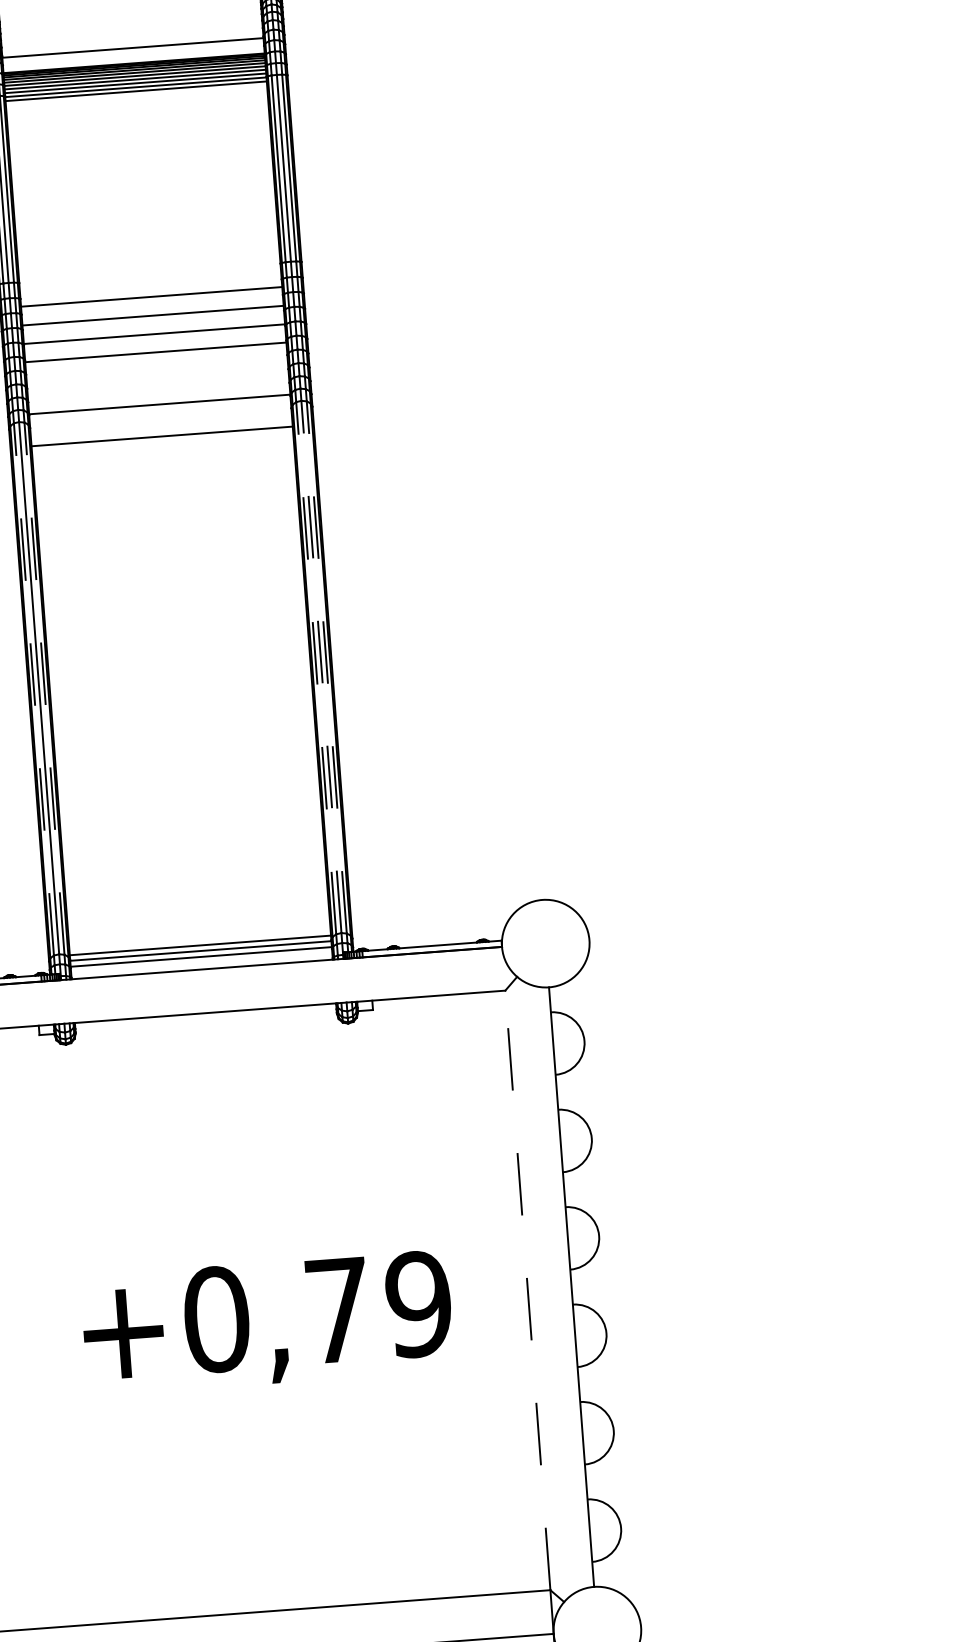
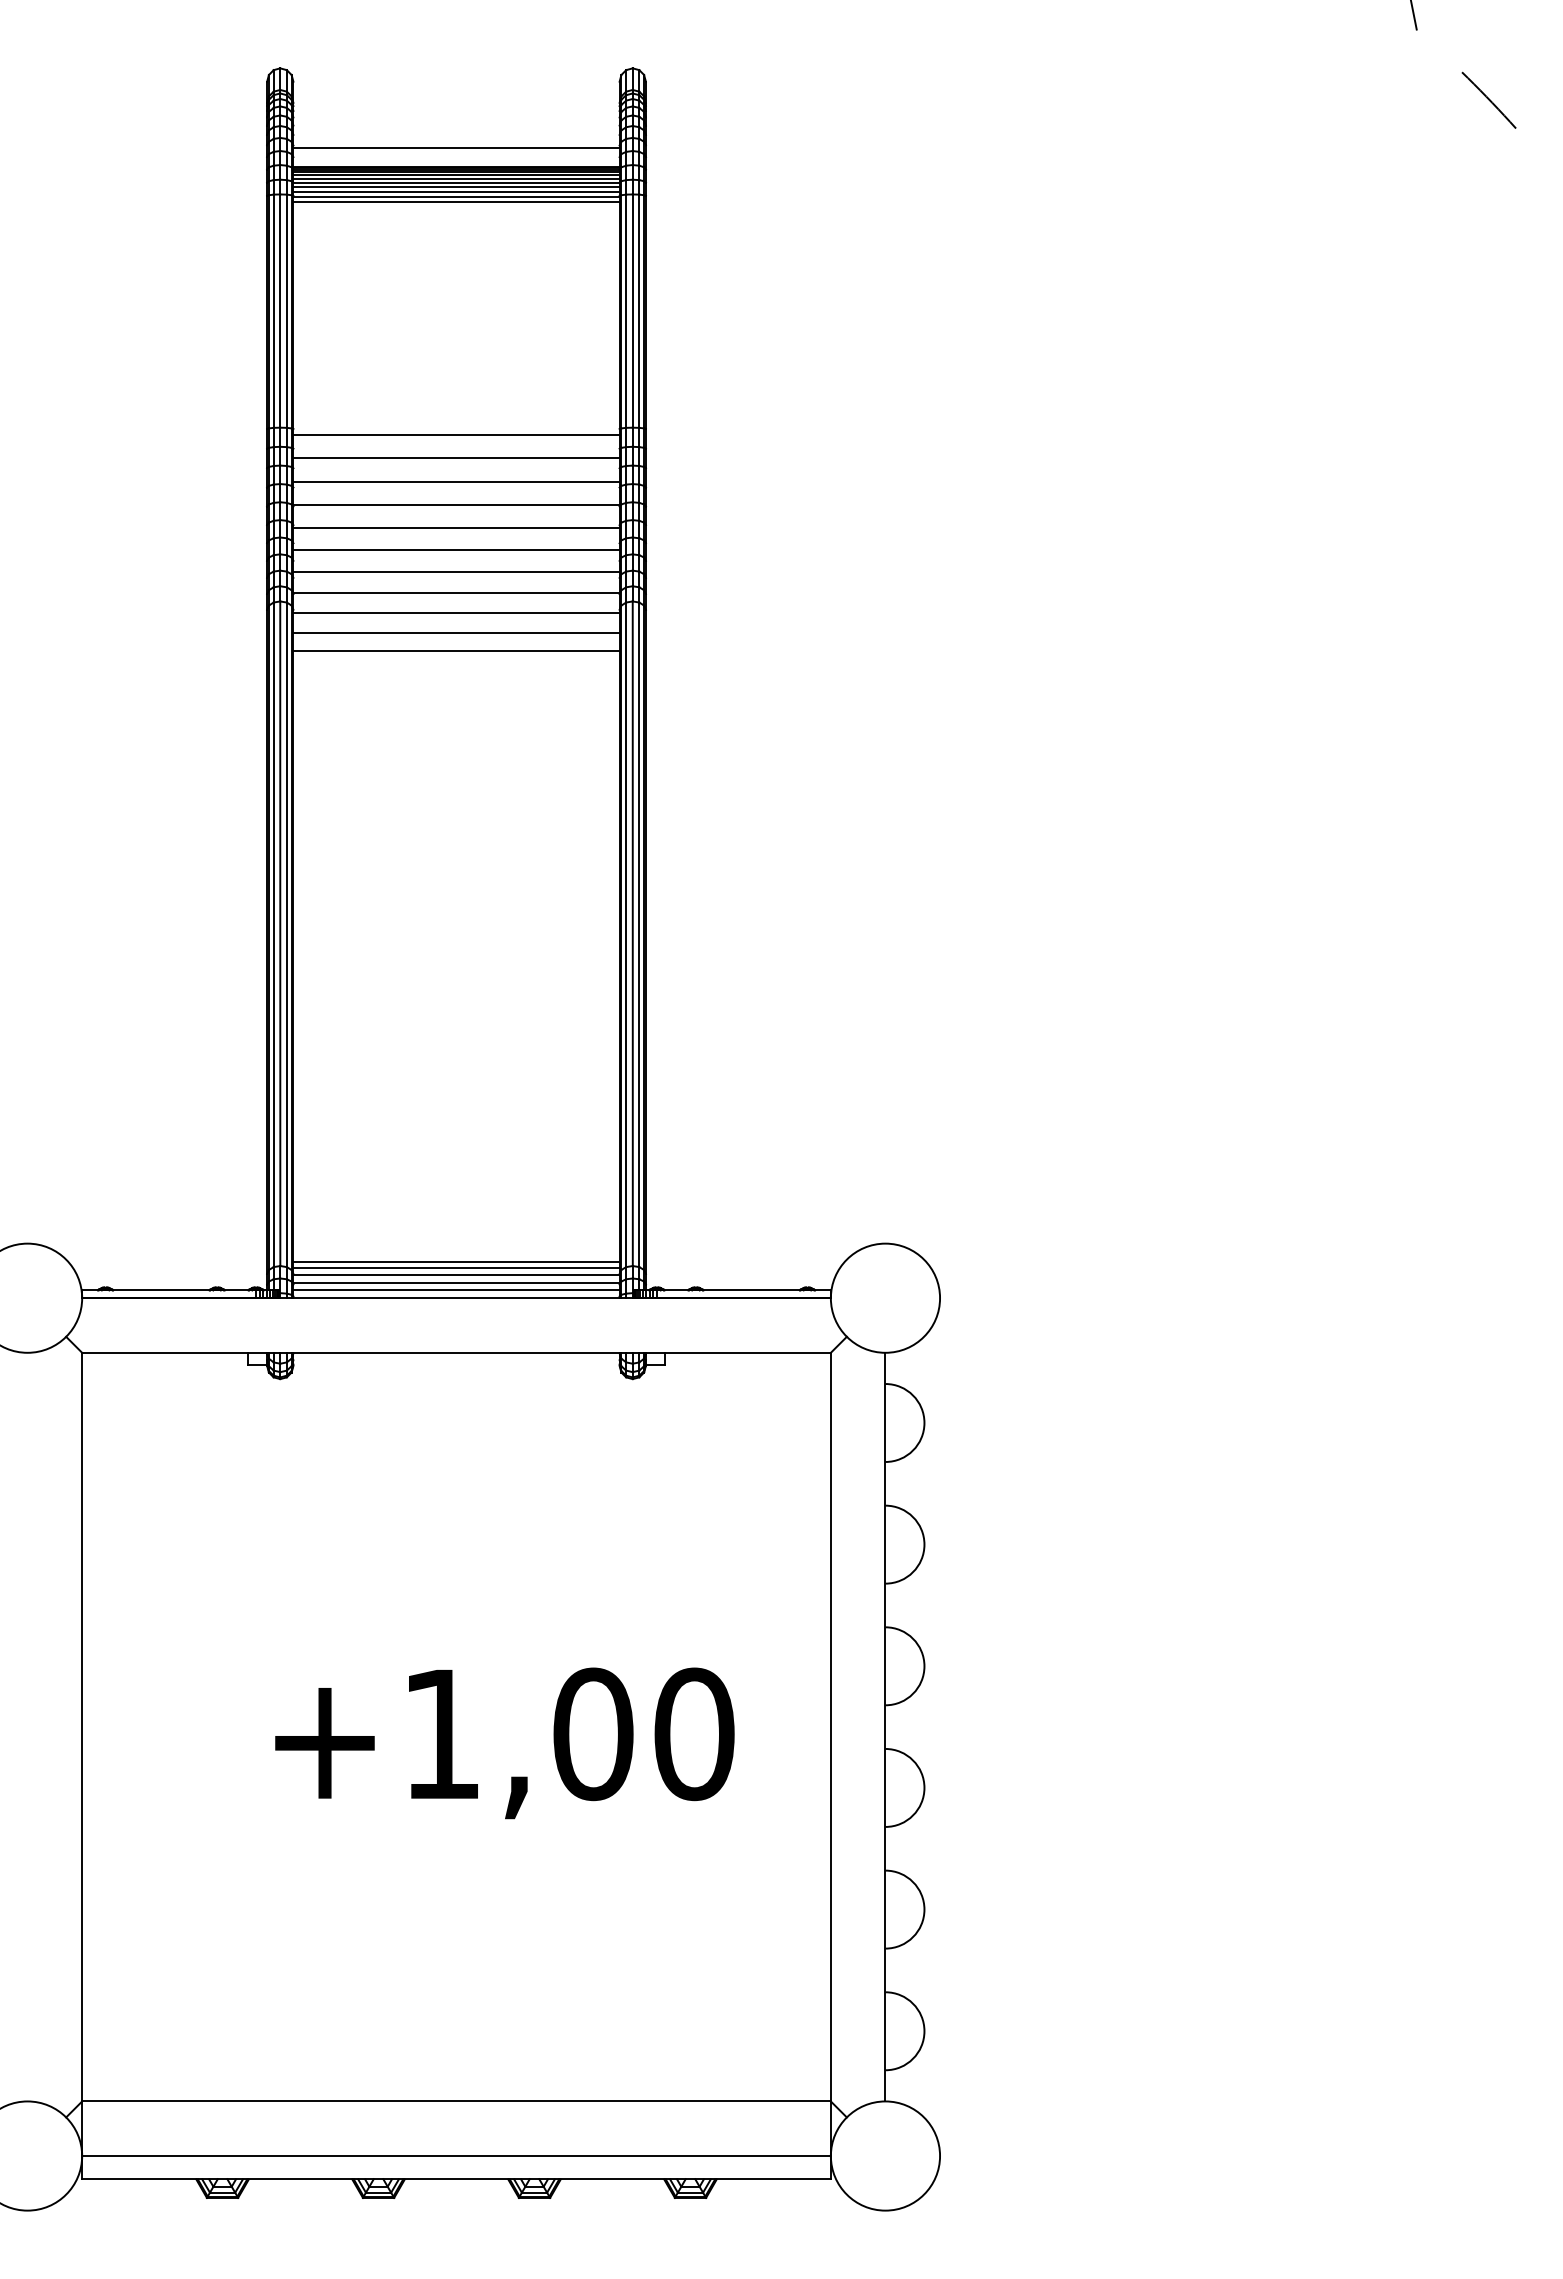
line: (150, 277) -> (456, 434), added
line: (157, 369) -> (456, 549), added
line: (158, 387) -> (456, 571), added
line: (160, 421) -> (456, 613), added
line: (163, 451) -> (456, 651), added
line: (321, 666) -> (632, 933), dashed -> solid
line: (316, 667) -> (626, 934), dashed -> solid
line: (326, 667) -> (639, 934), dashed -> solid
line: (44, 688) -> (286, 934), dashed -> solid
line: (33, 689) -> (273, 934), dashed -> solid
line: (200, 940) -> (456, 1261), added
line: (201, 963) -> (456, 1290), added
line: (527, 1289) -> (830, 1726), dashed -> solid
text: (318, 1312) -> (568, 1734), +0,79 -> +1,00

